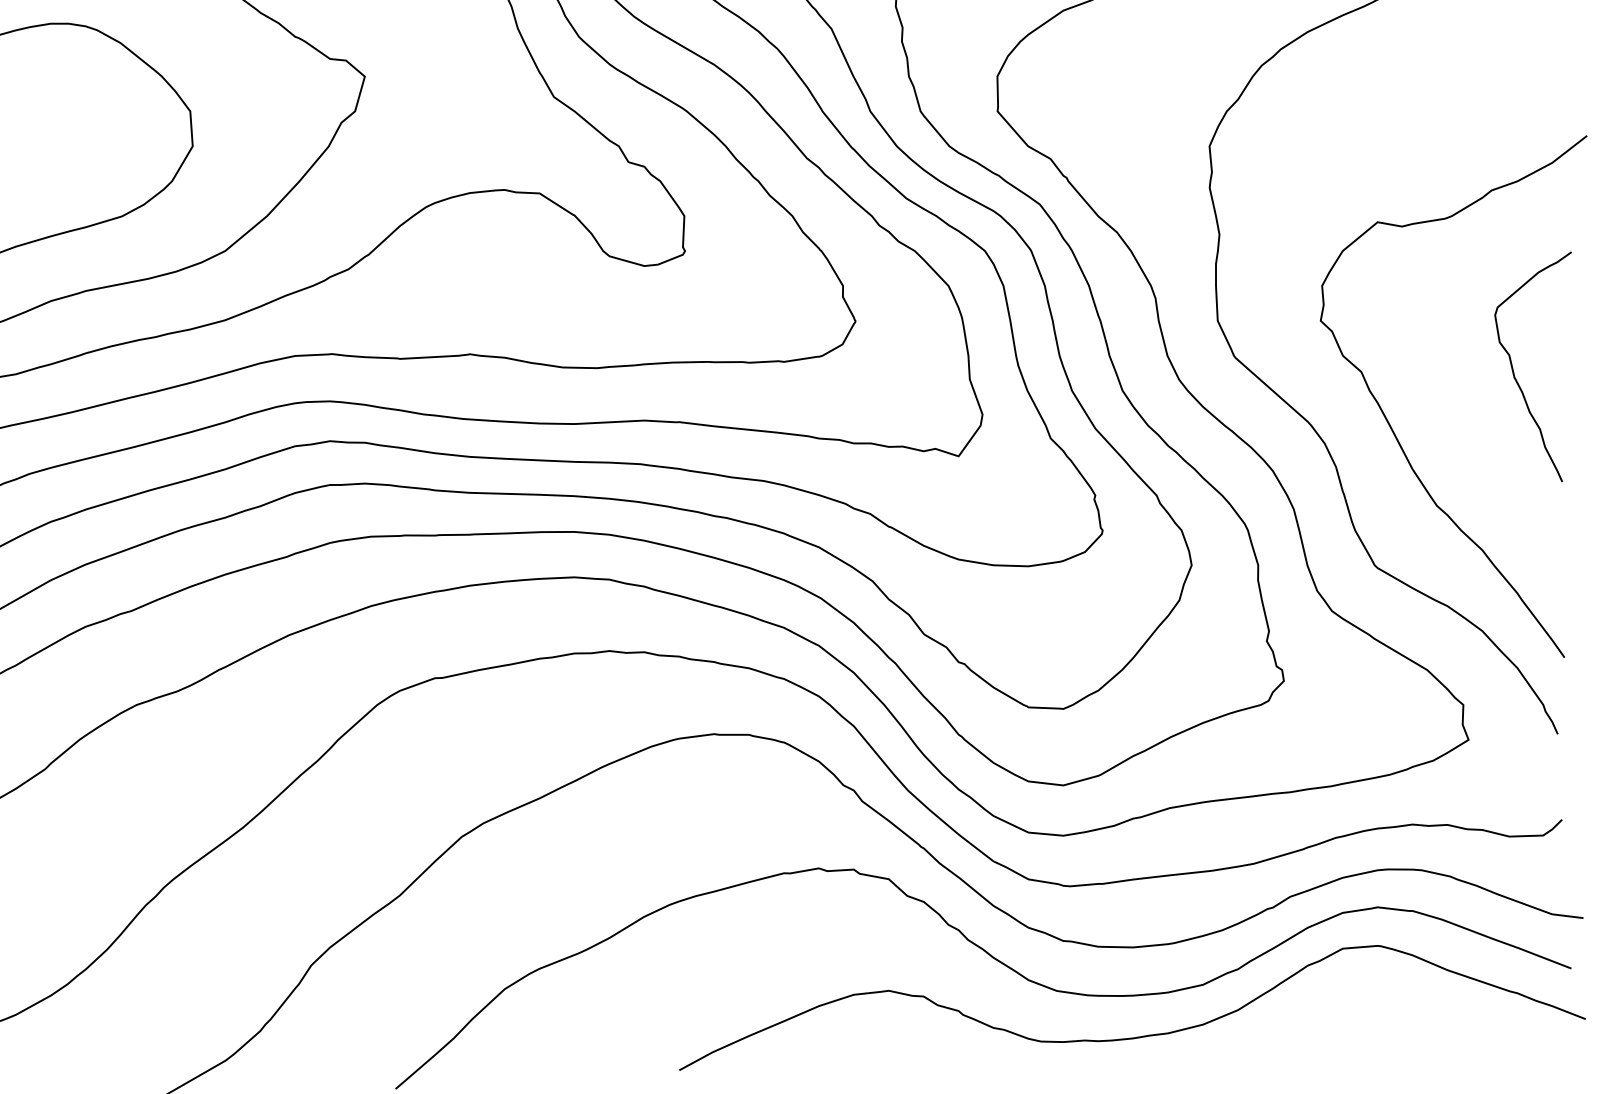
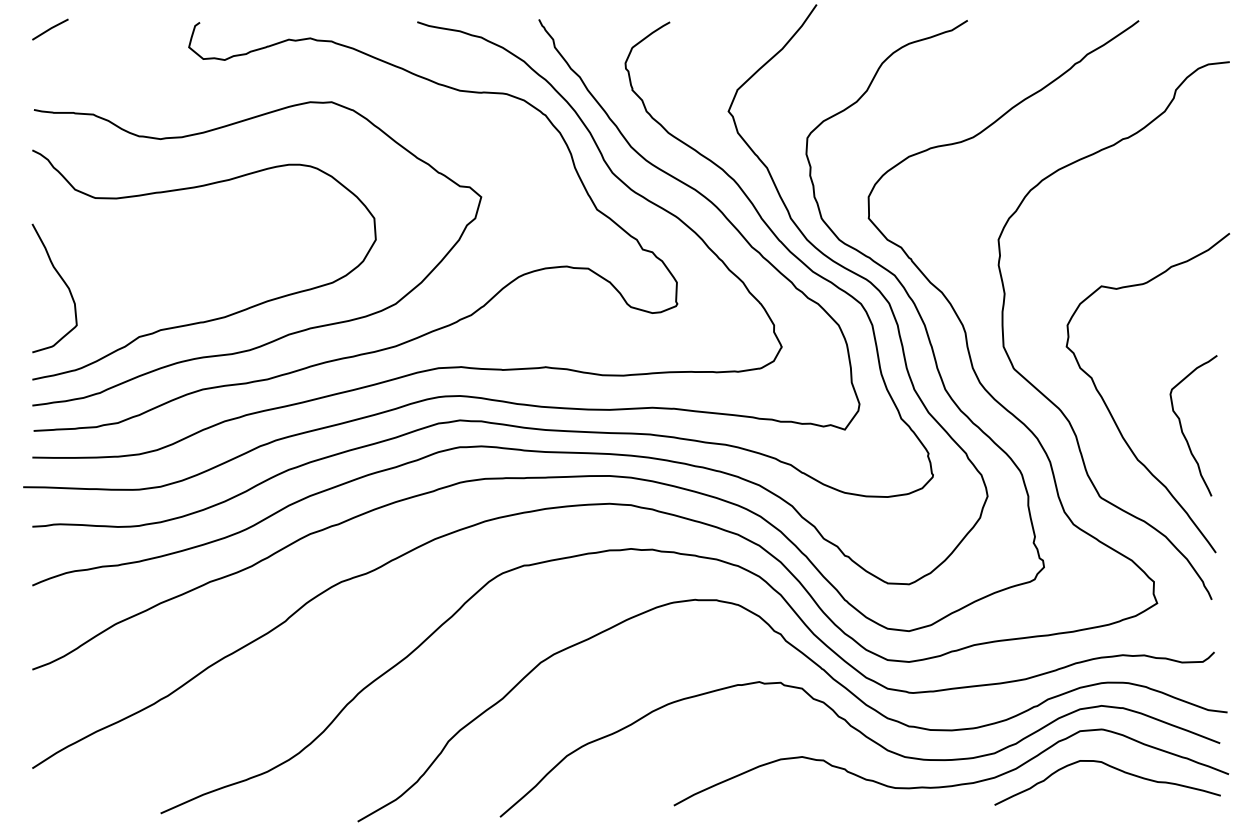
curve: (1514, 369) -> (1182, 427), moved
curve: (1395, 1009) -> (1112, 768), added

